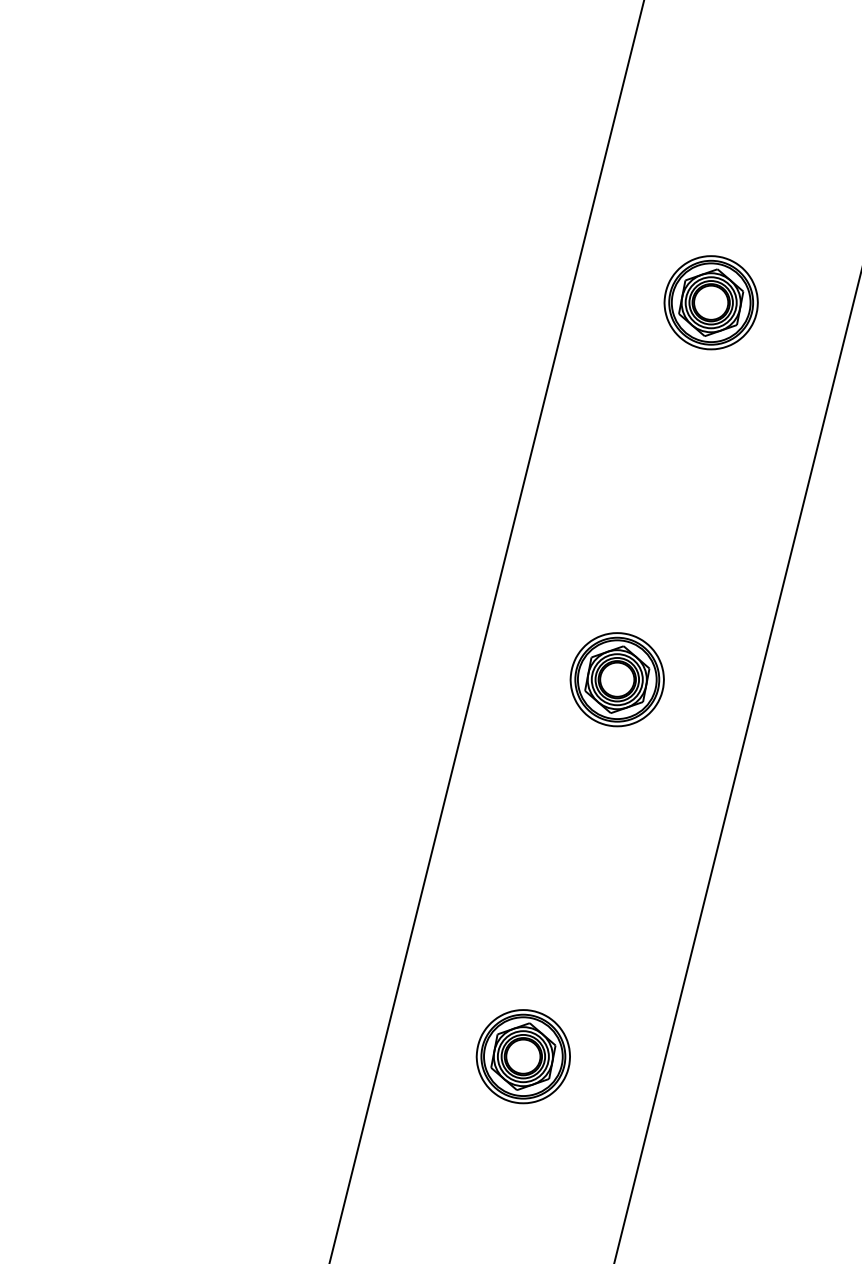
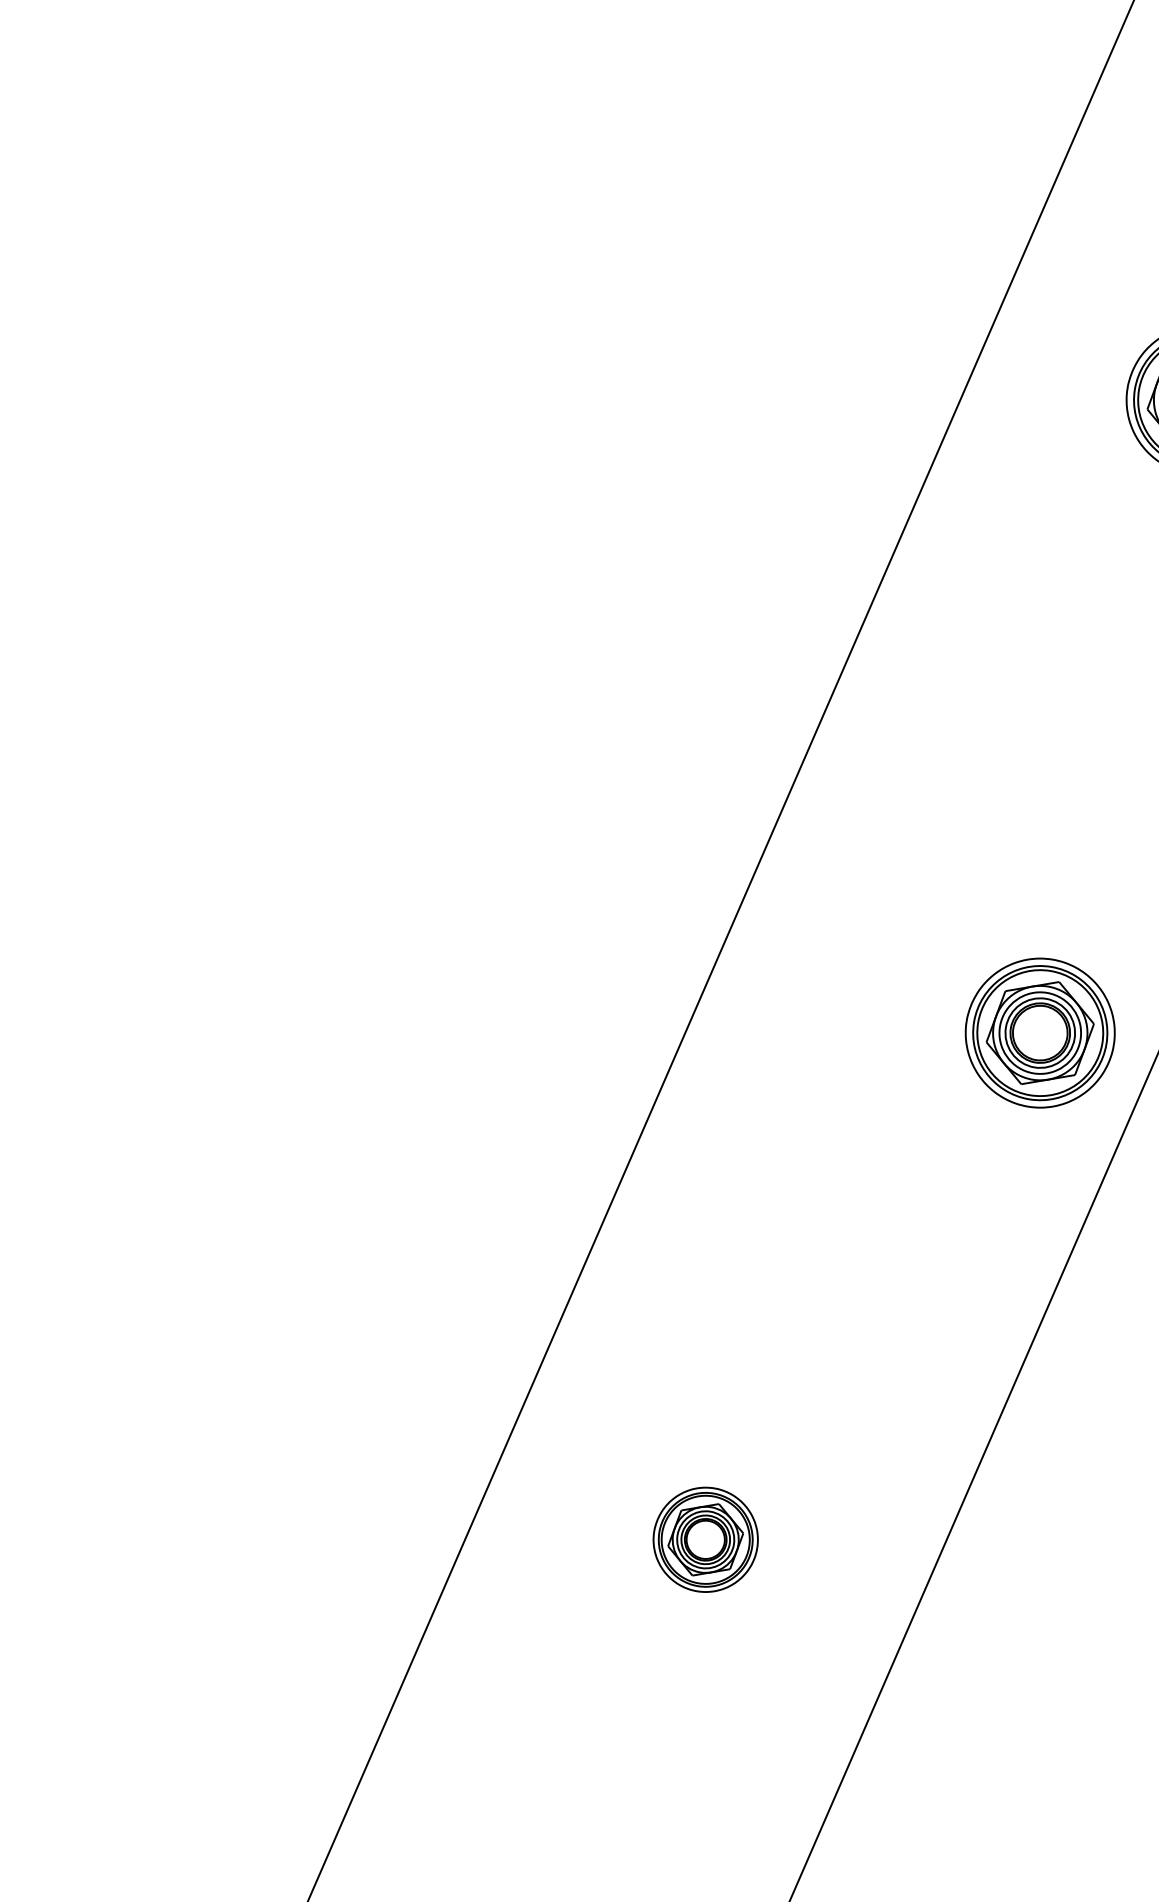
part: (616, 679) -> (1039, 1032), moved
part: (522, 1056) -> (704, 1539), size x0.7

